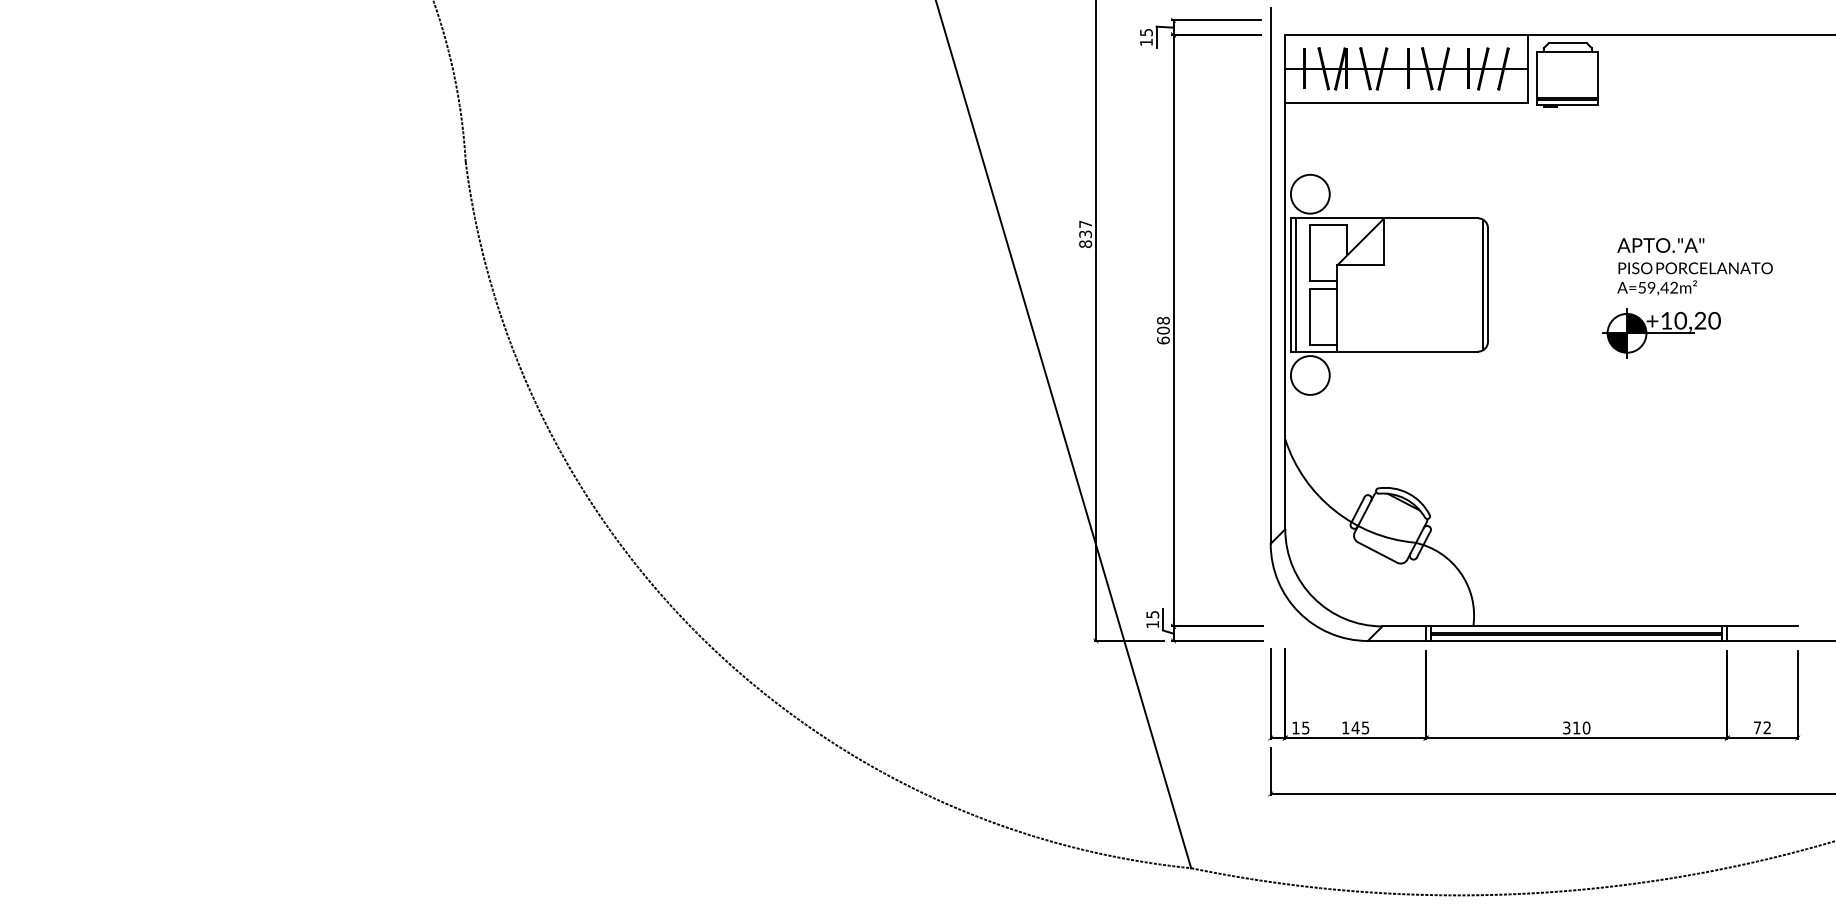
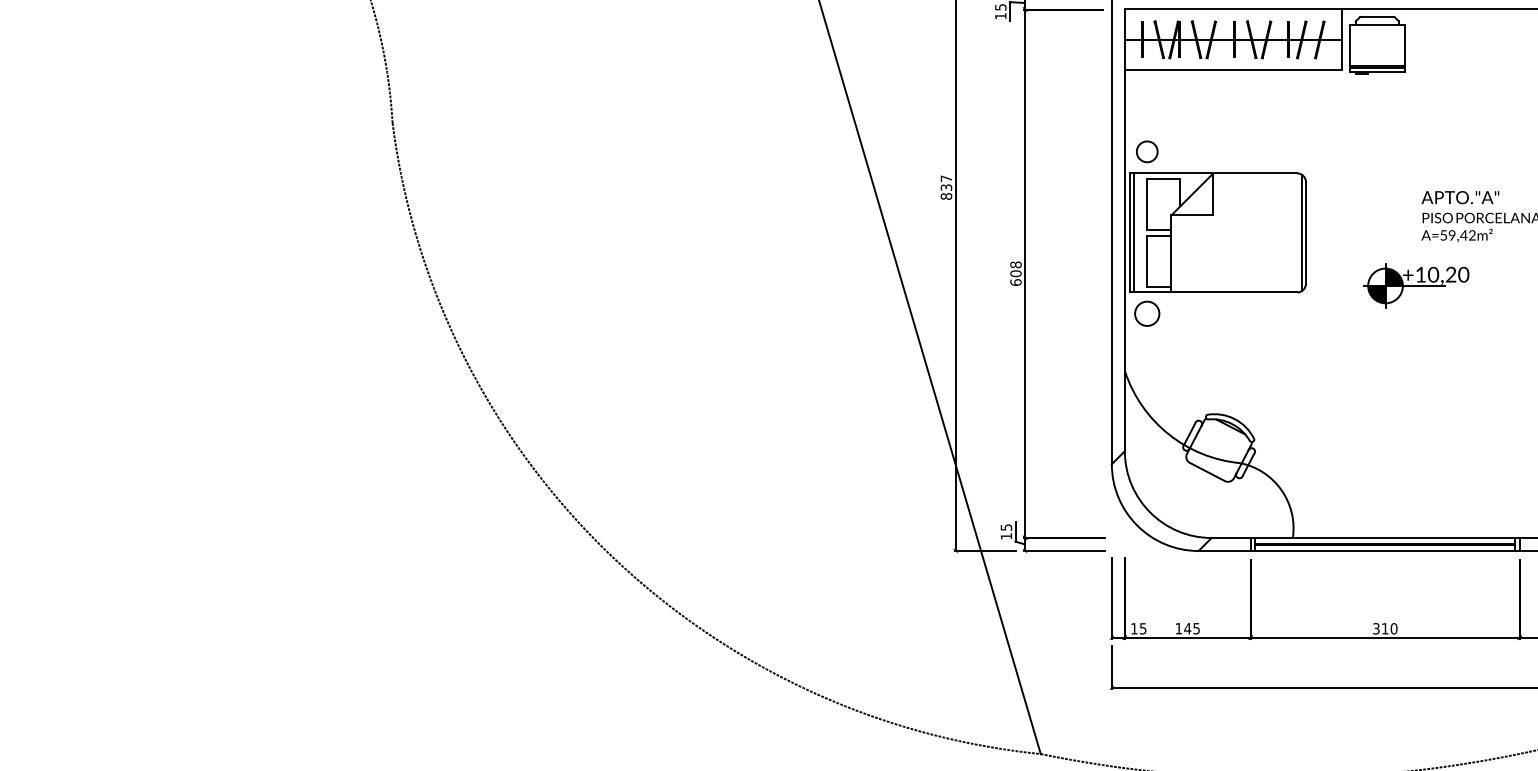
circle: (1309, 193) -> (1146, 151), size x0.6
part: (1661, 333) -> (1416, 286), moved
circle: (1309, 375) -> (1146, 313), size x0.7

